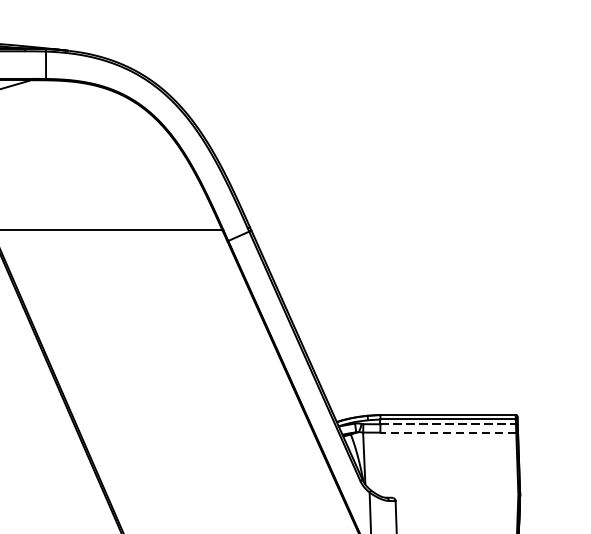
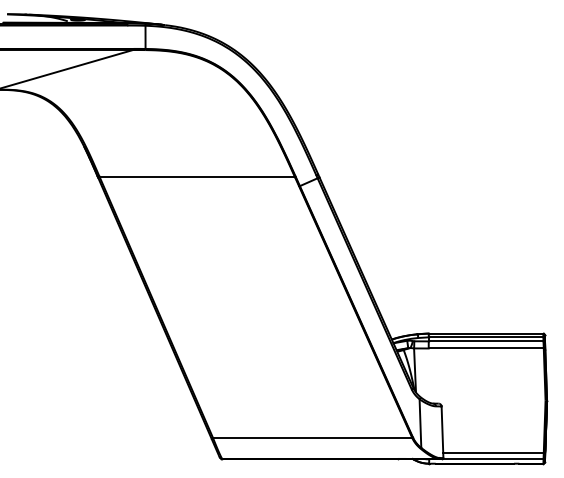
line: (448, 424) -> (486, 341), dashed -> solid
line: (448, 432) -> (486, 348), dashed -> solid

